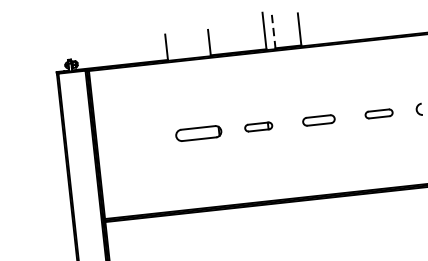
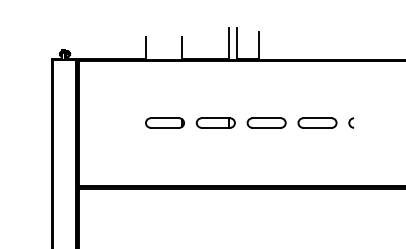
line: (273, 30) -> (236, 43), dashed -> solid
part: (379, 113) -> (317, 122), size x1.67
part: (318, 119) -> (266, 122), size x1.43
part: (258, 126) -> (215, 122), size x1.67

